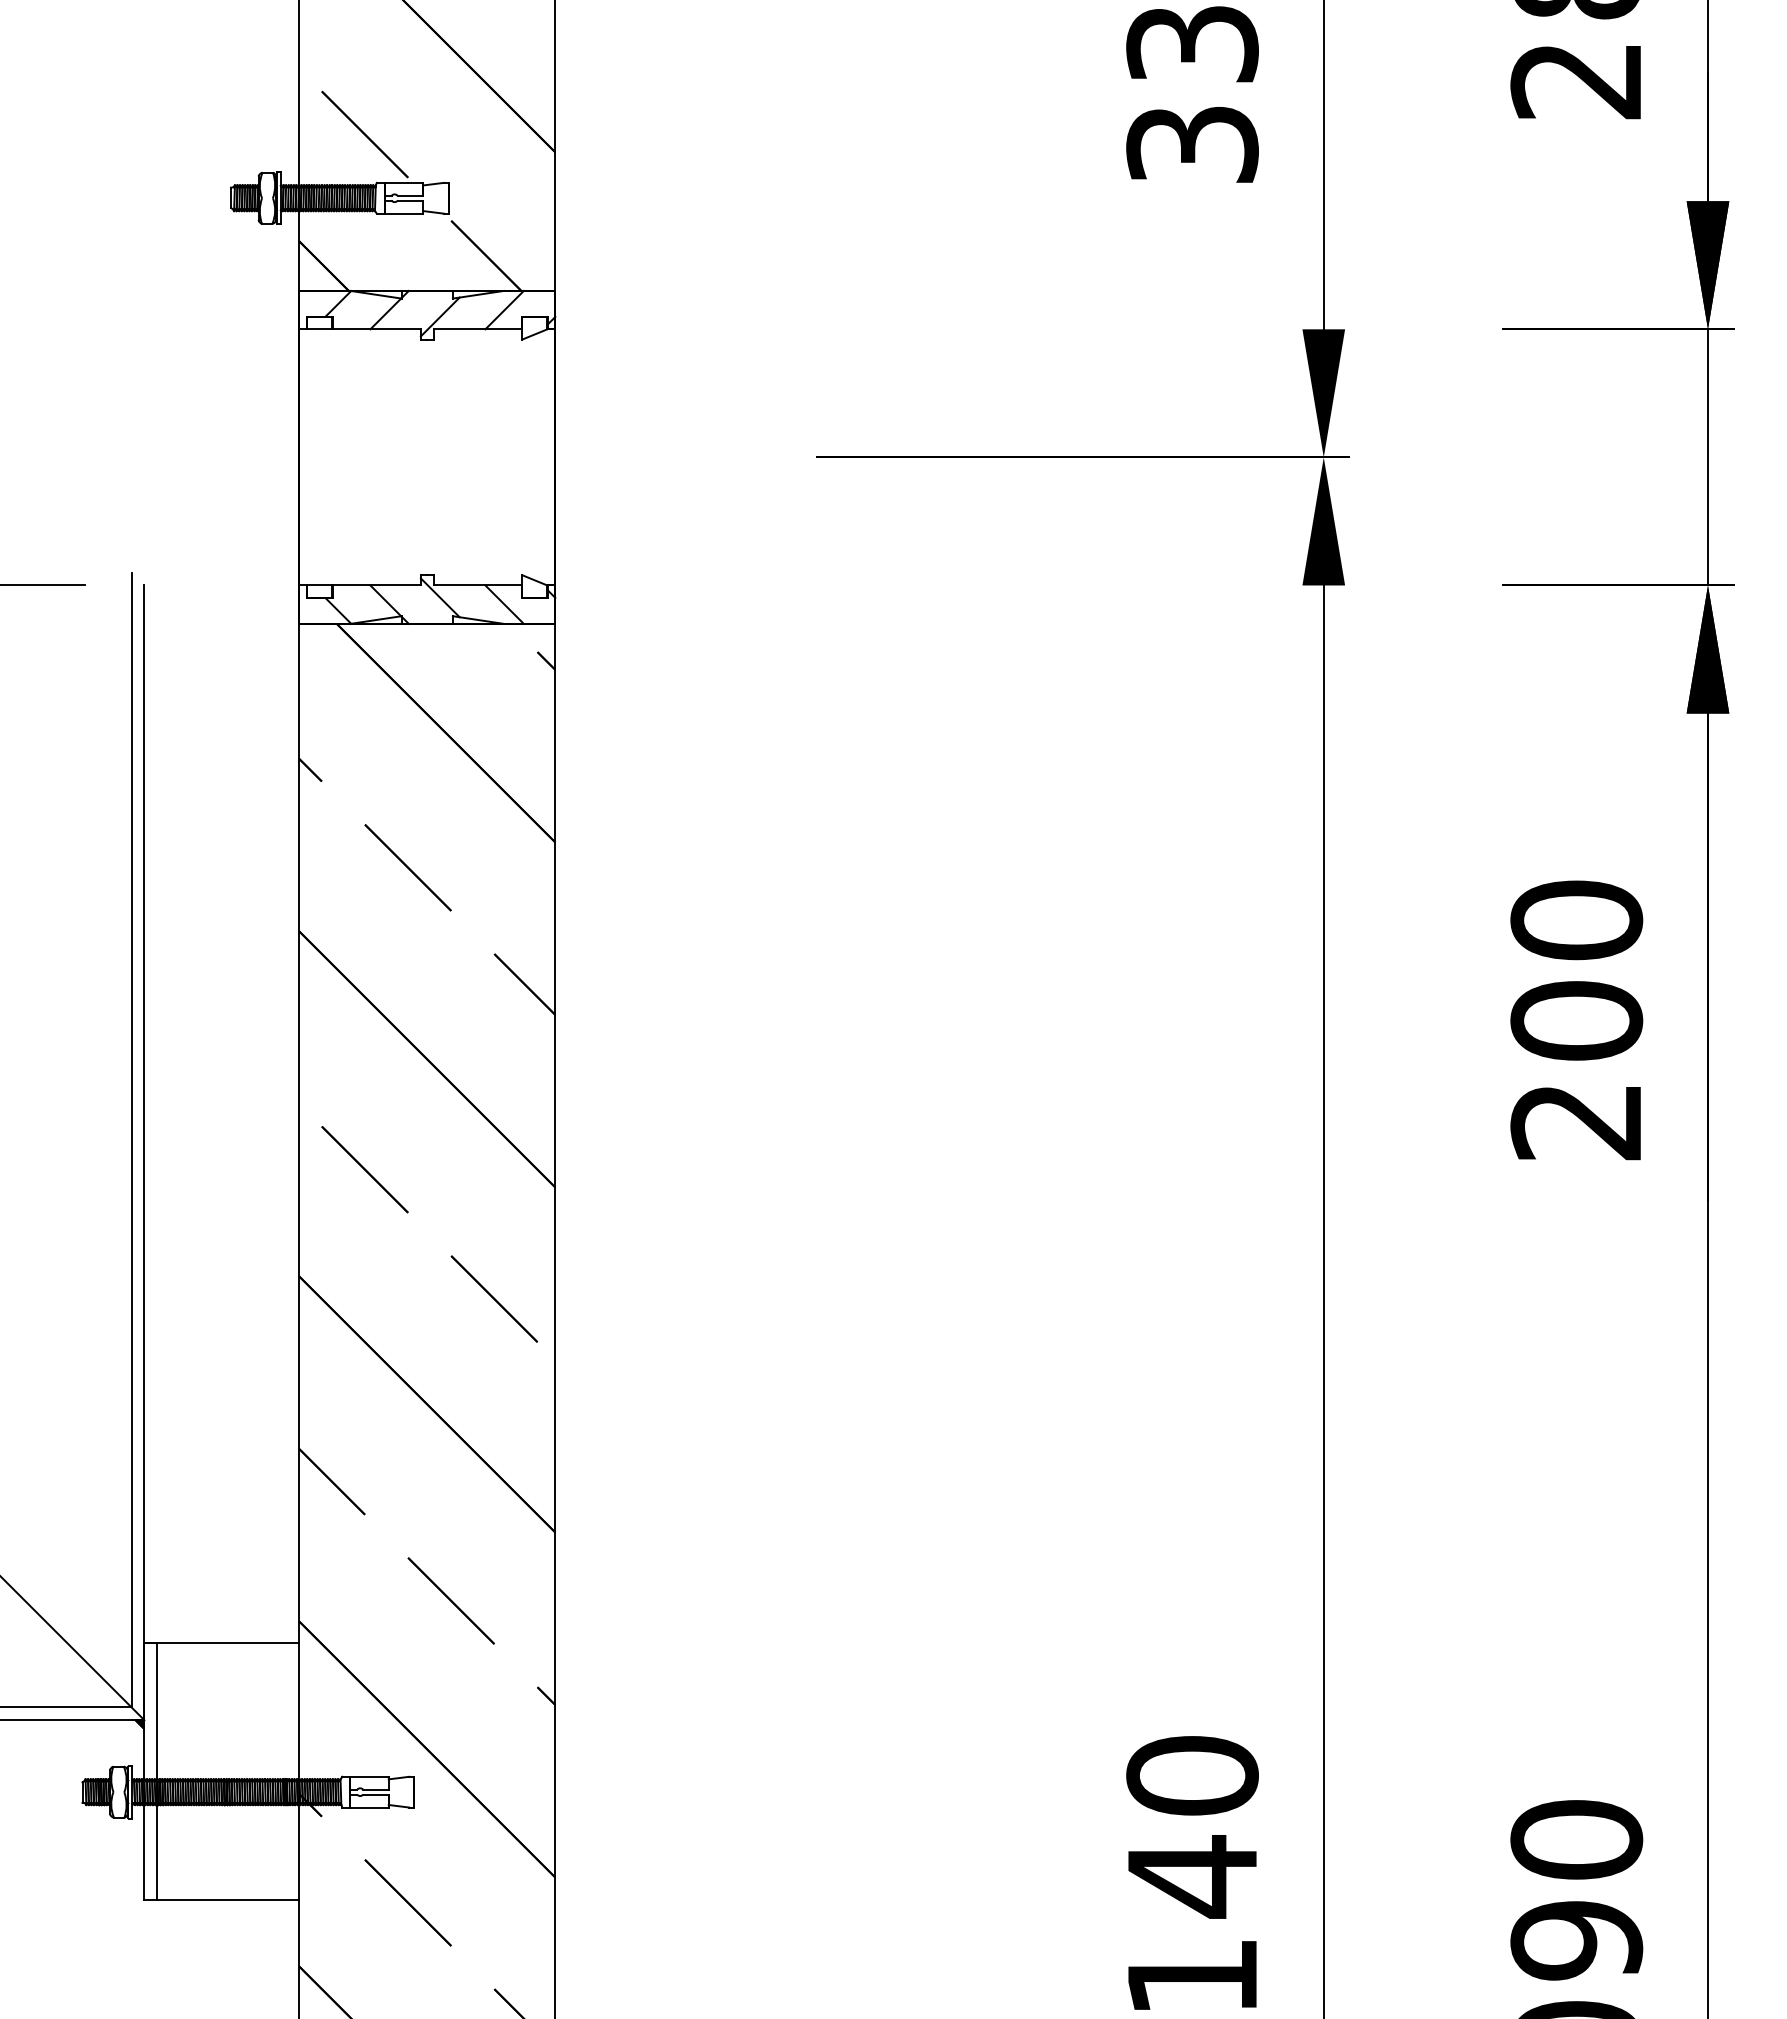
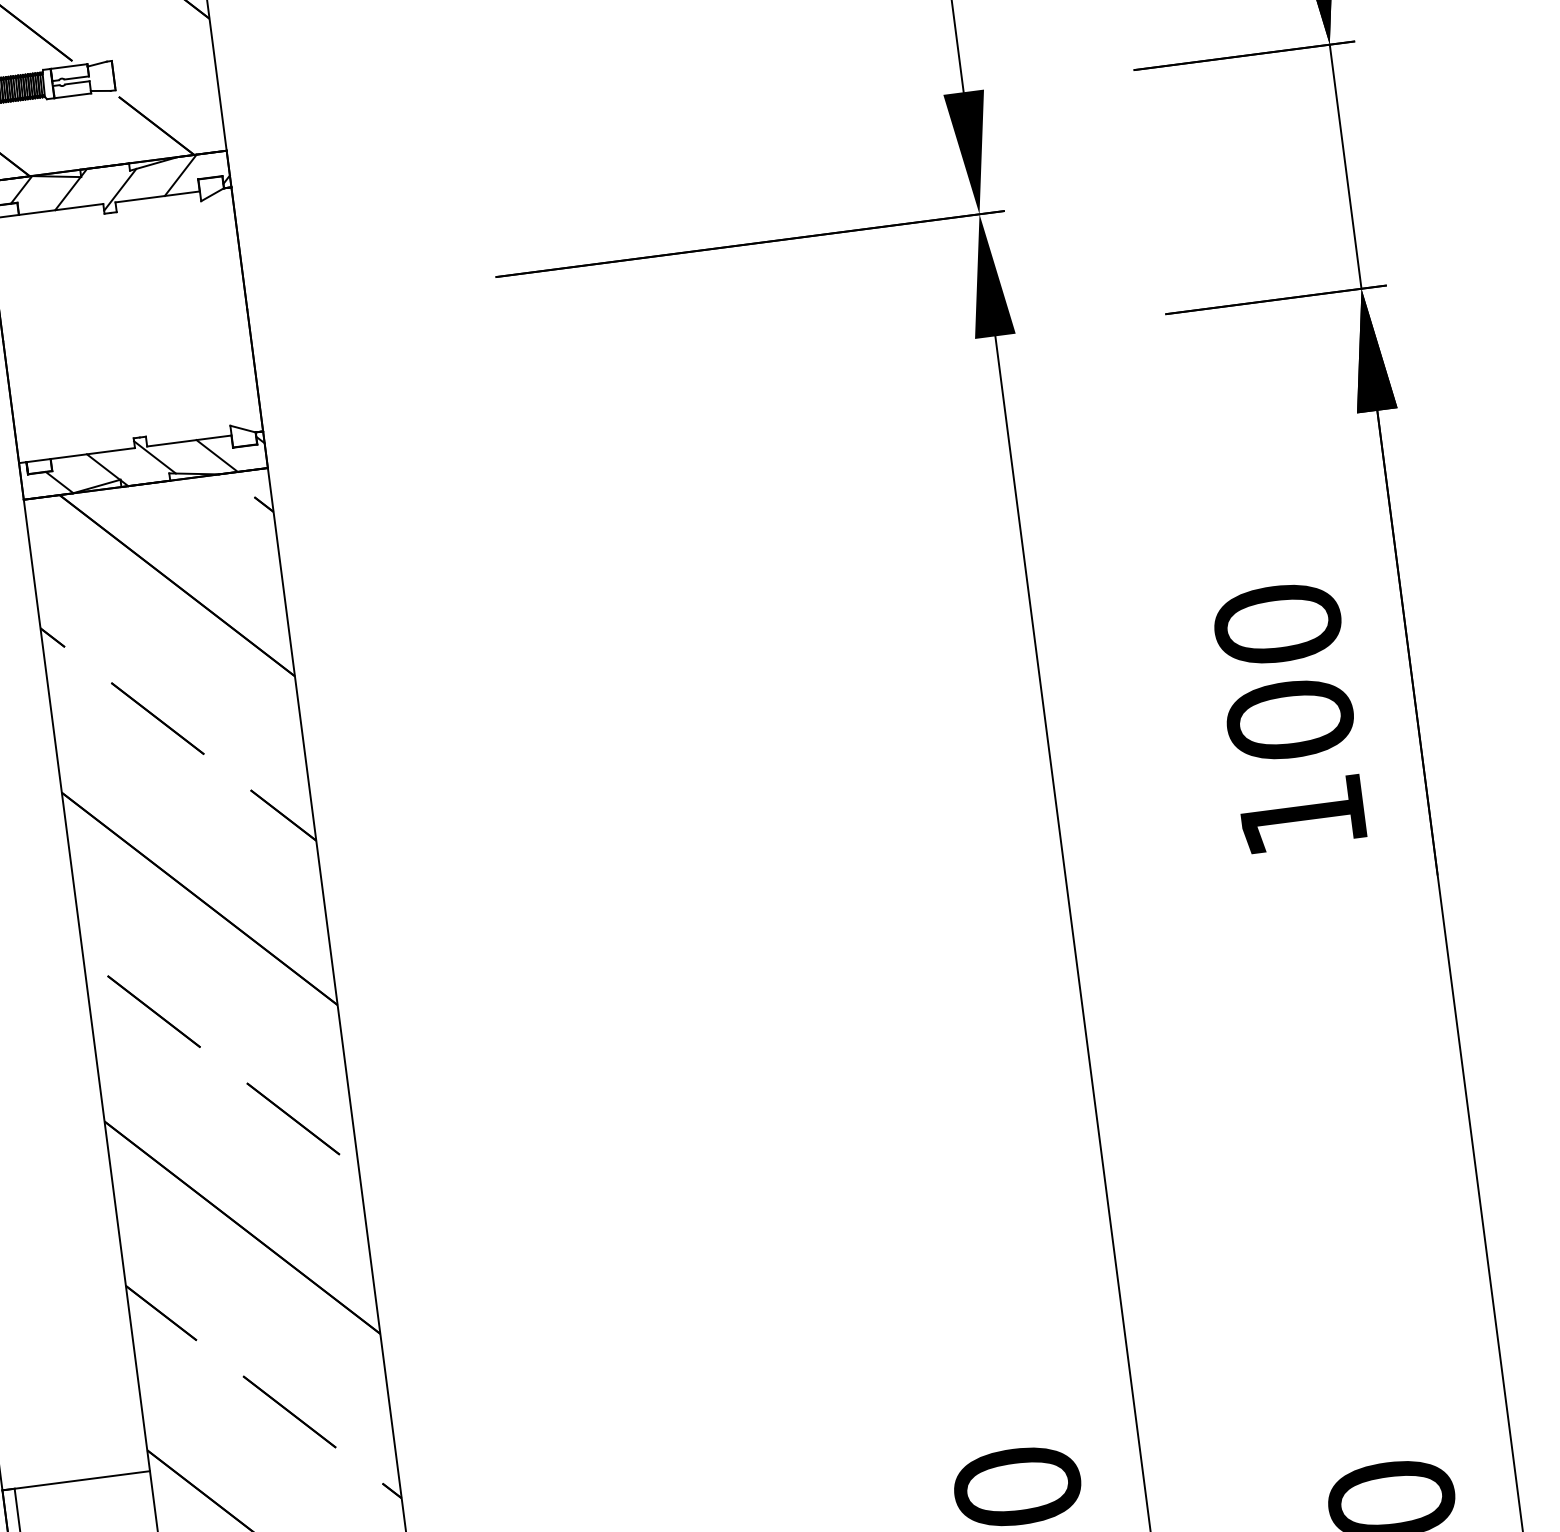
text: (1575, 1122) -> (1301, 816), 200 -> 100

